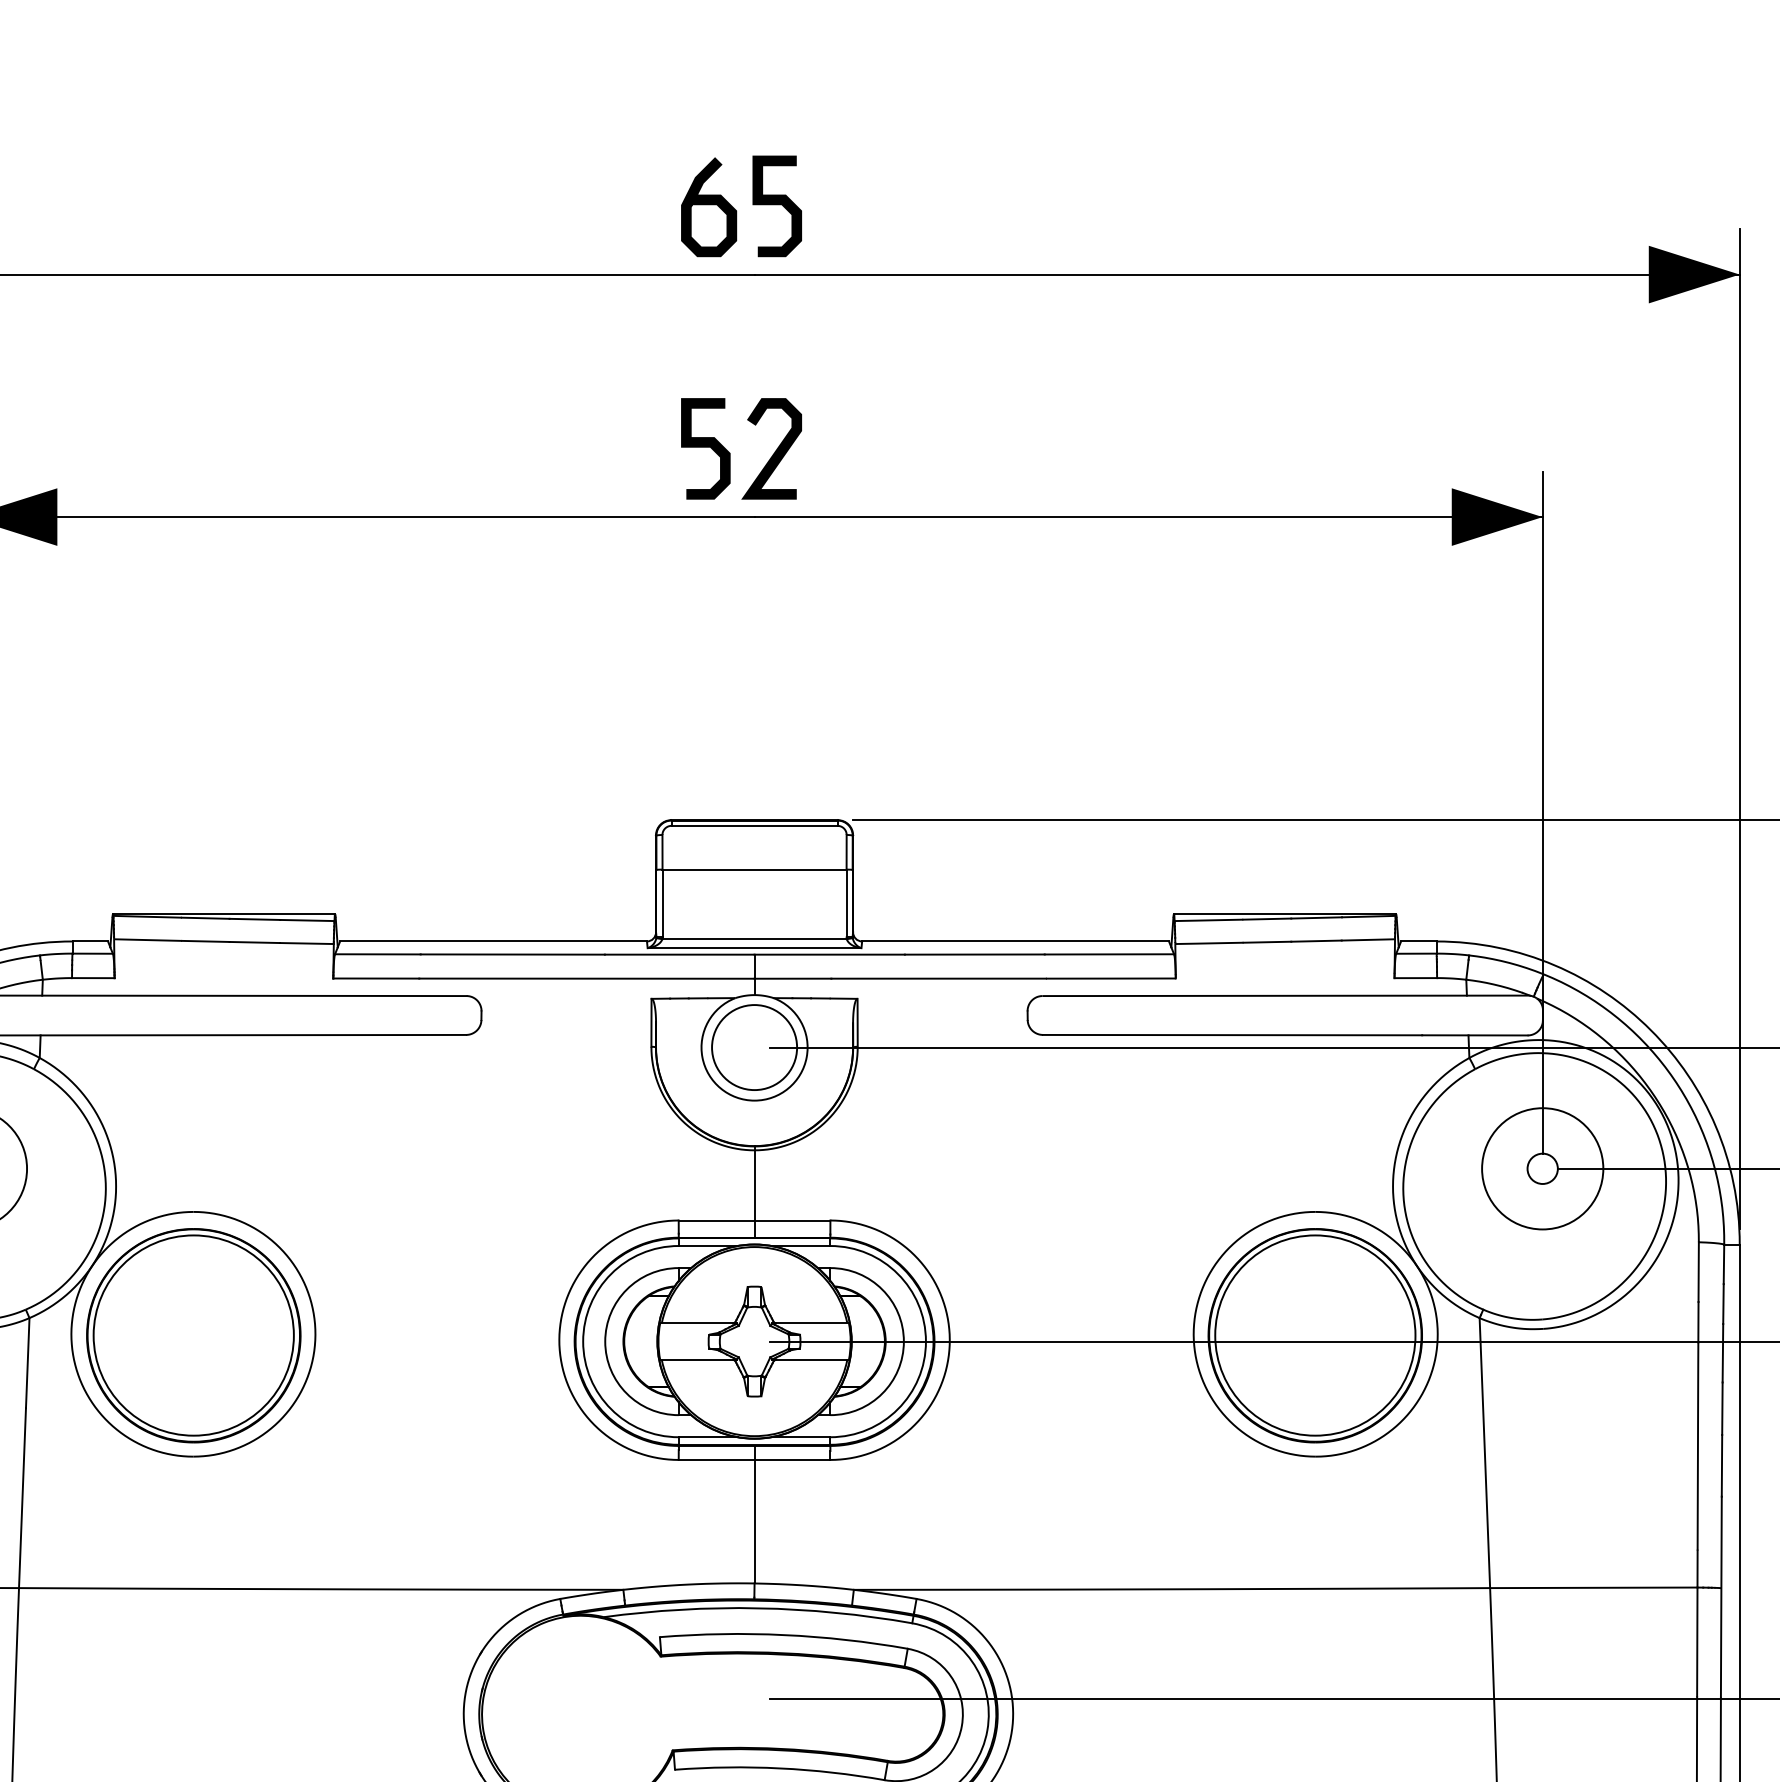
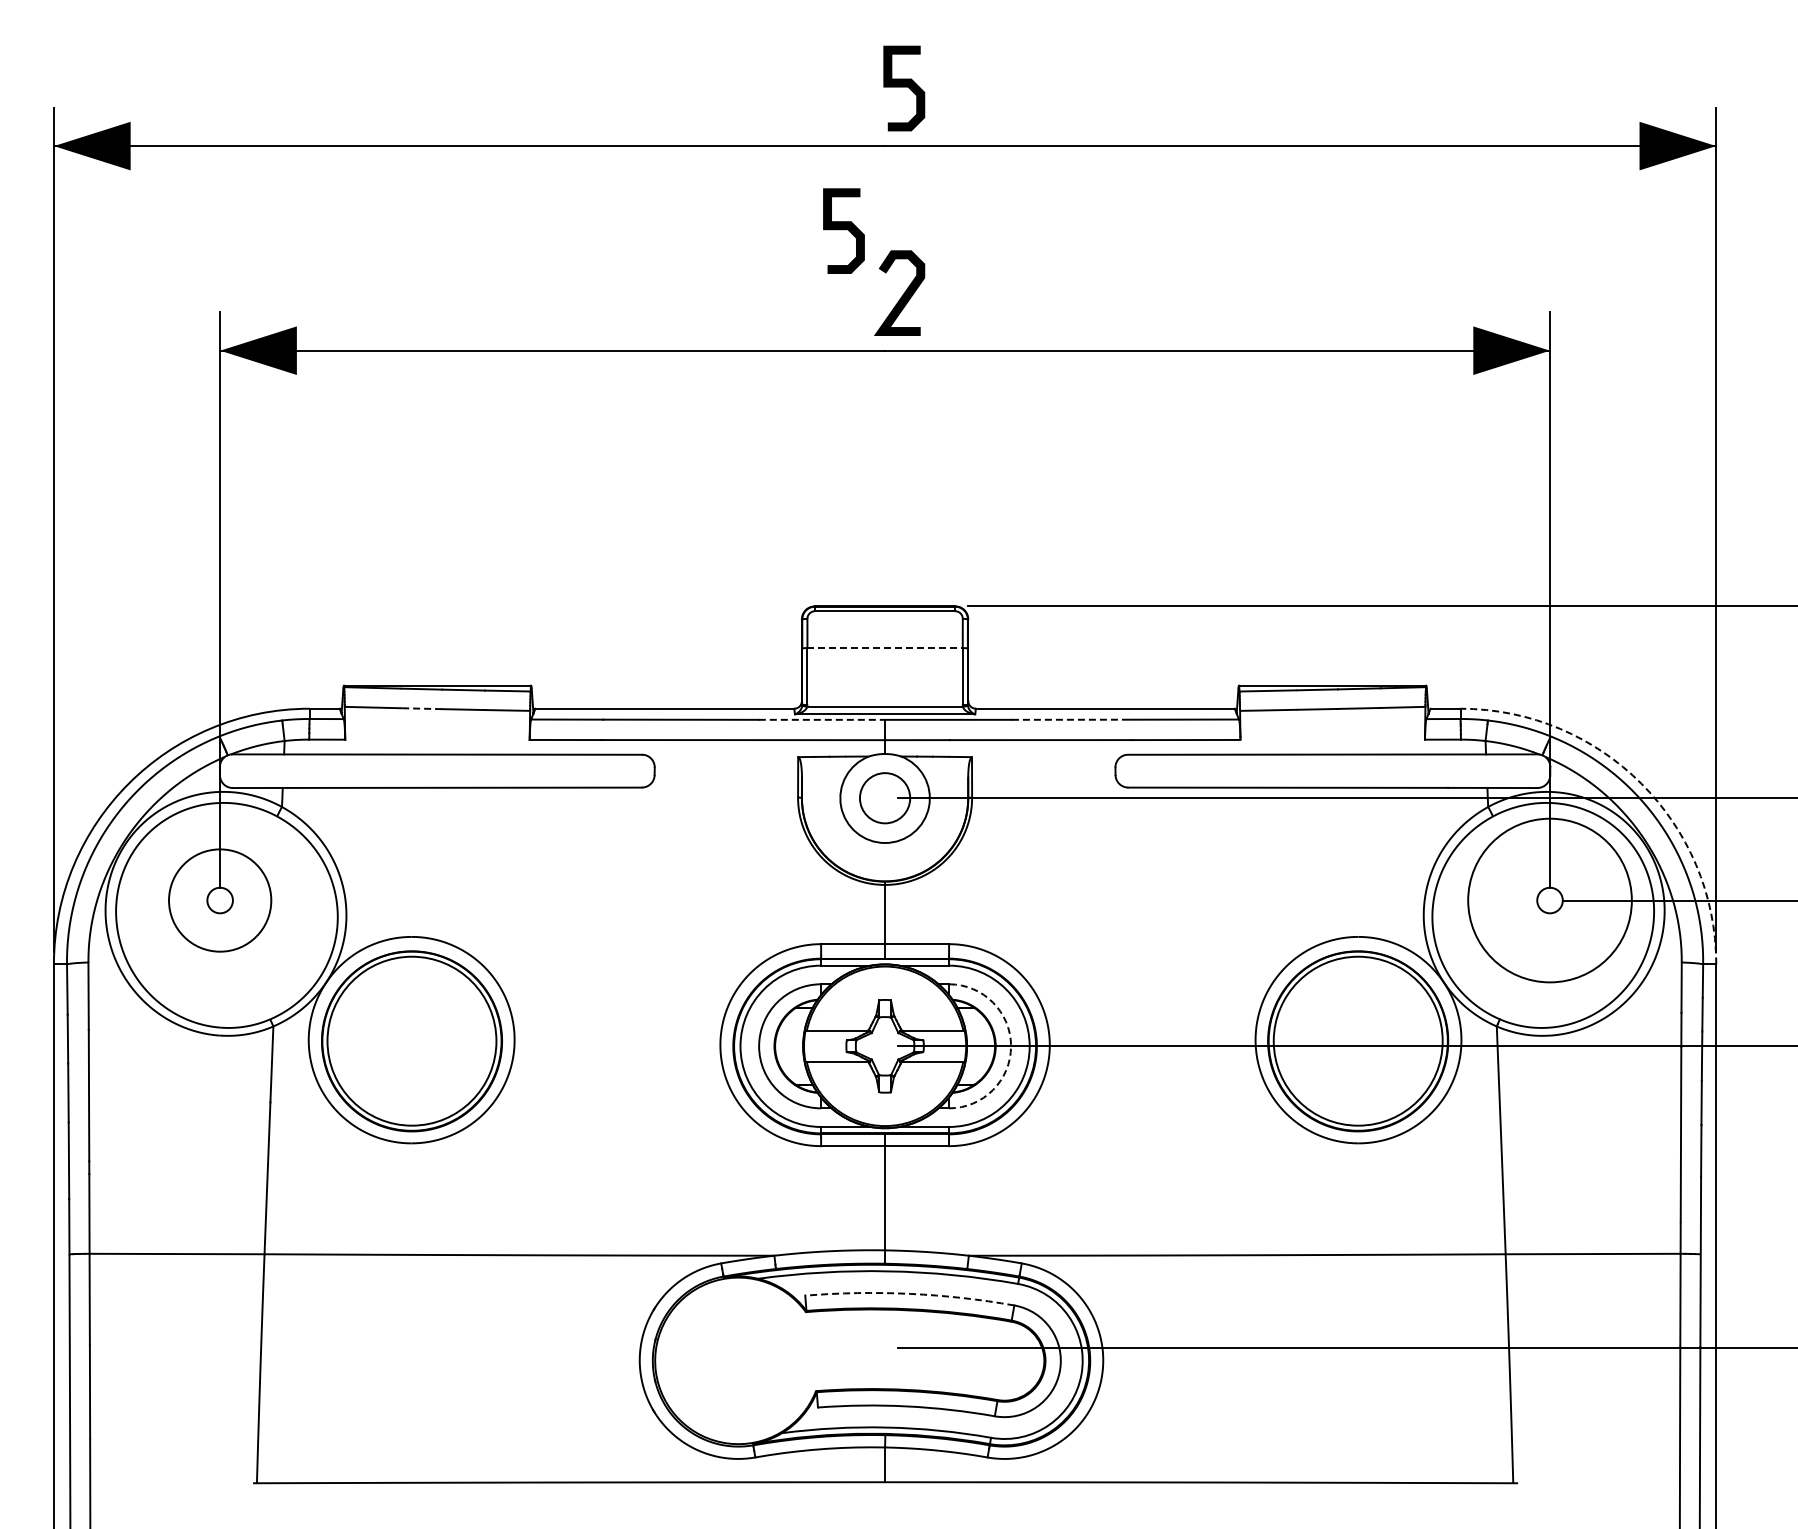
curve: (708, 205) -> (846, 87), removed
curve: (705, 448) -> (843, 230), moved
line: (753, 870) -> (884, 648), solid -> dashed
line: (206, 941) -> (422, 708), solid -> dashed
line: (680, 954) -> (822, 719), solid -> dashed
line: (974, 954) -> (1070, 719), solid -> dashed
arc: (1651, 1030) -> (1641, 783), solid -> dashed
circle: (753, 1047) -> (884, 798), size x0.7
circle: (1542, 1168) -> (1549, 900), size x1.6
arc: (904, 1341) -> (1011, 1046), solid -> dashed
arc: (784, 1634) -> (910, 1293), solid -> dashed

